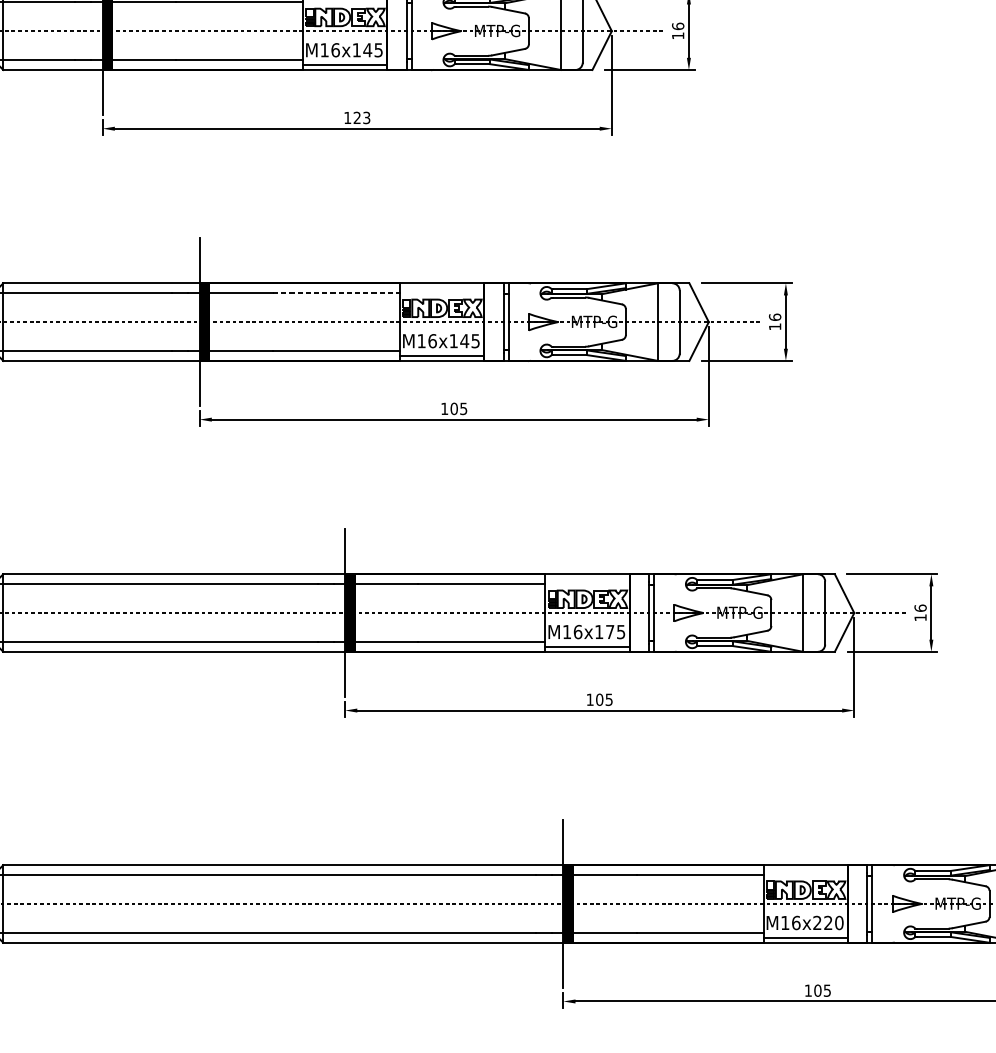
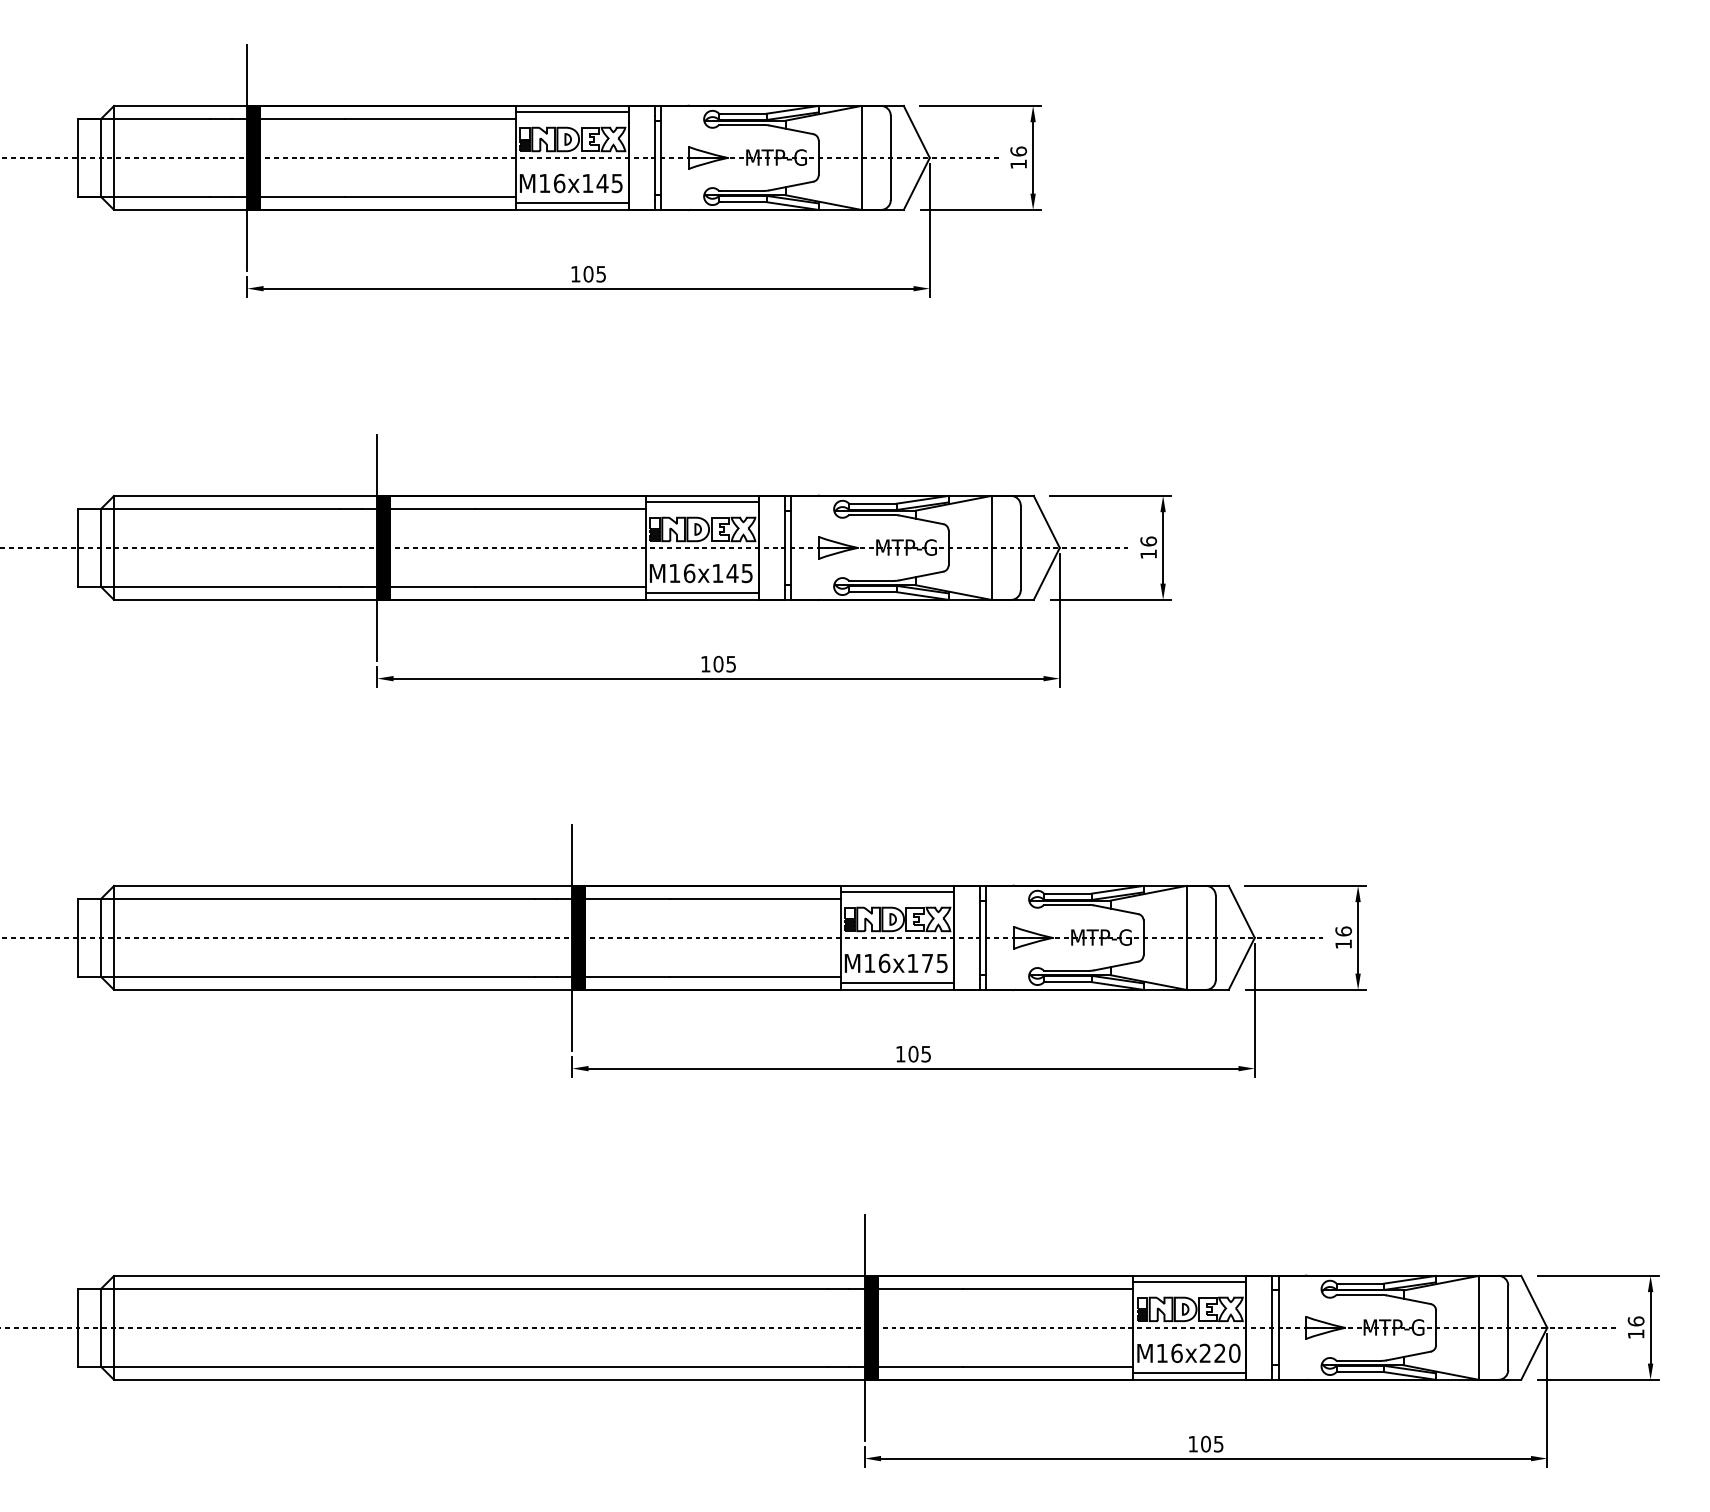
text: (361, 117) -> (594, 273), 123 -> 105
line: (441, 288) -> (701, 502), added
line: (337, 292) -> (561, 508), dashed -> solid
line: (587, 579) -> (896, 892), added
line: (805, 870) -> (1189, 1282), added

